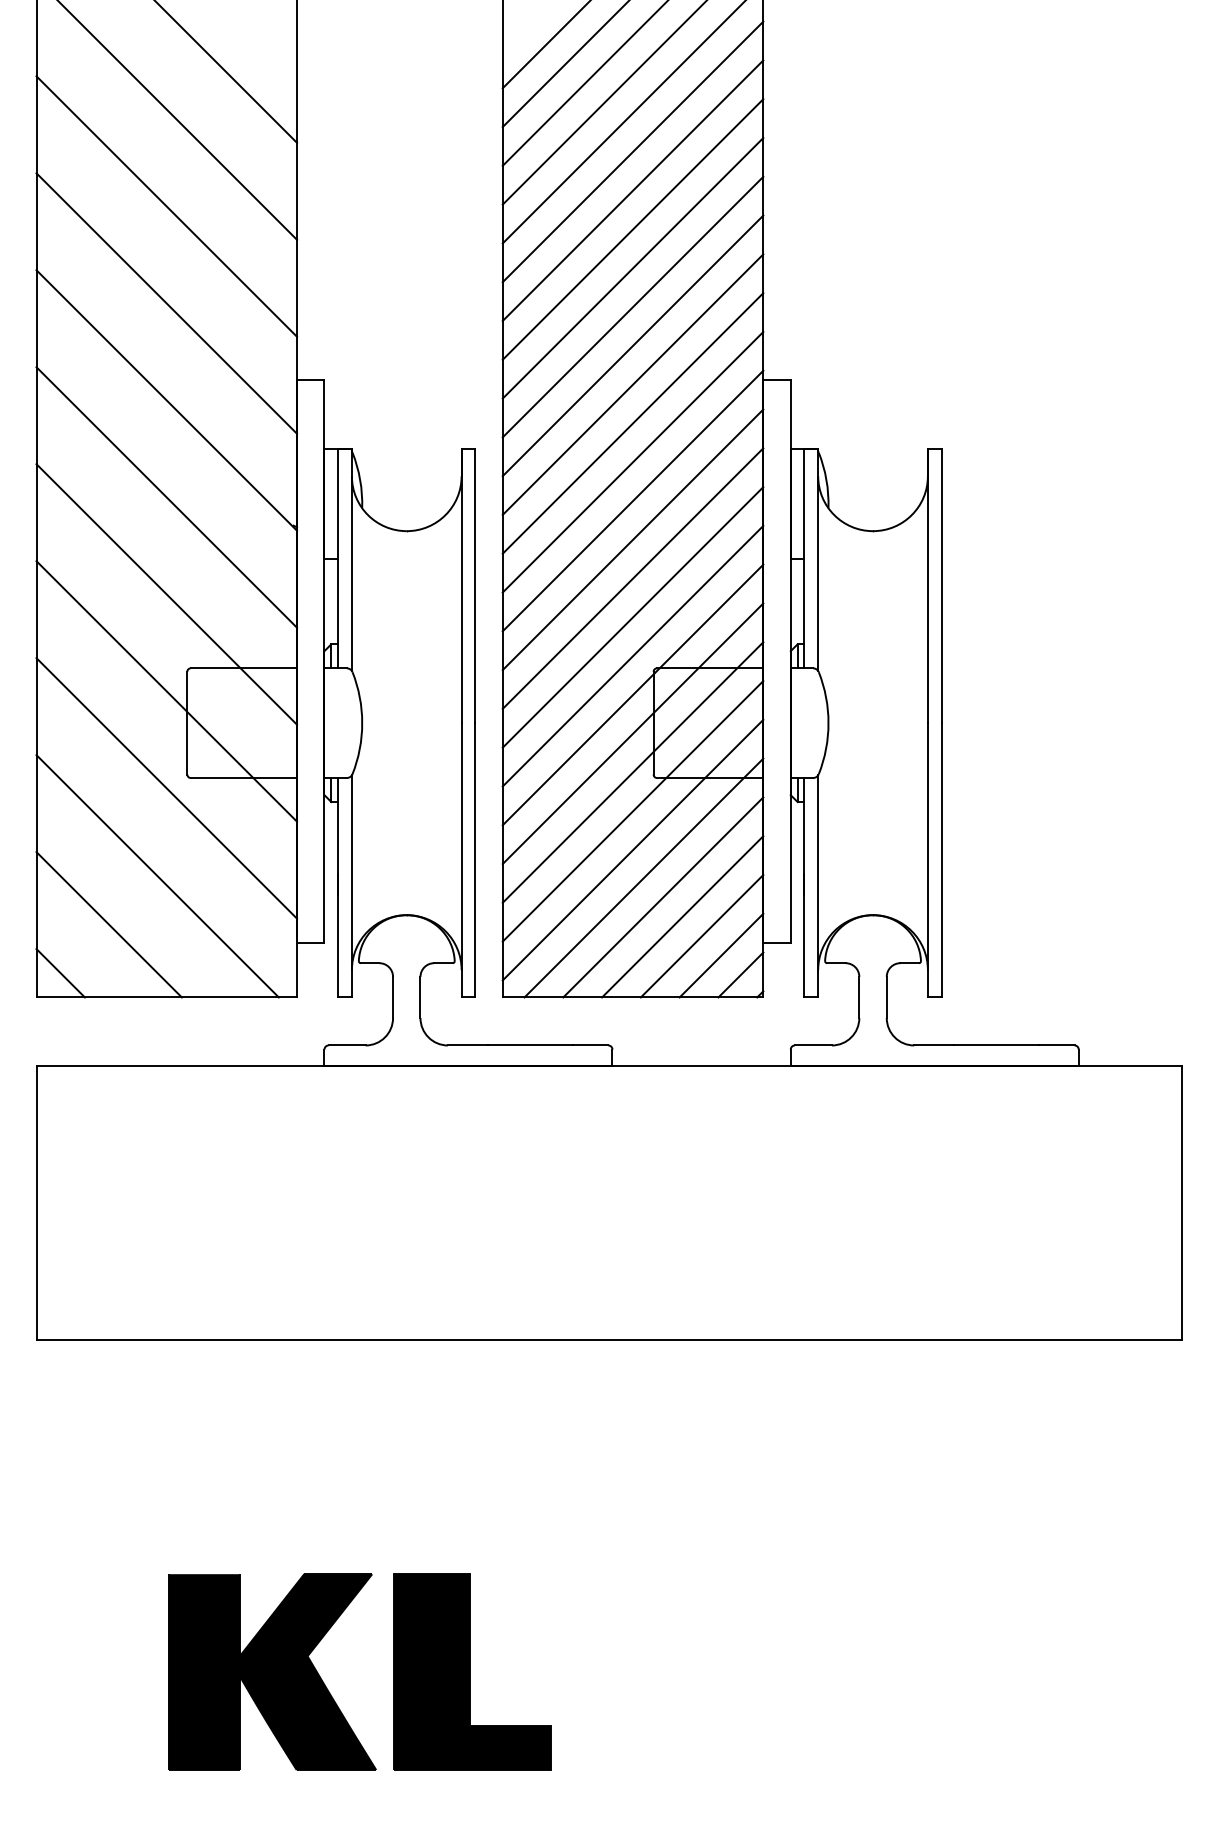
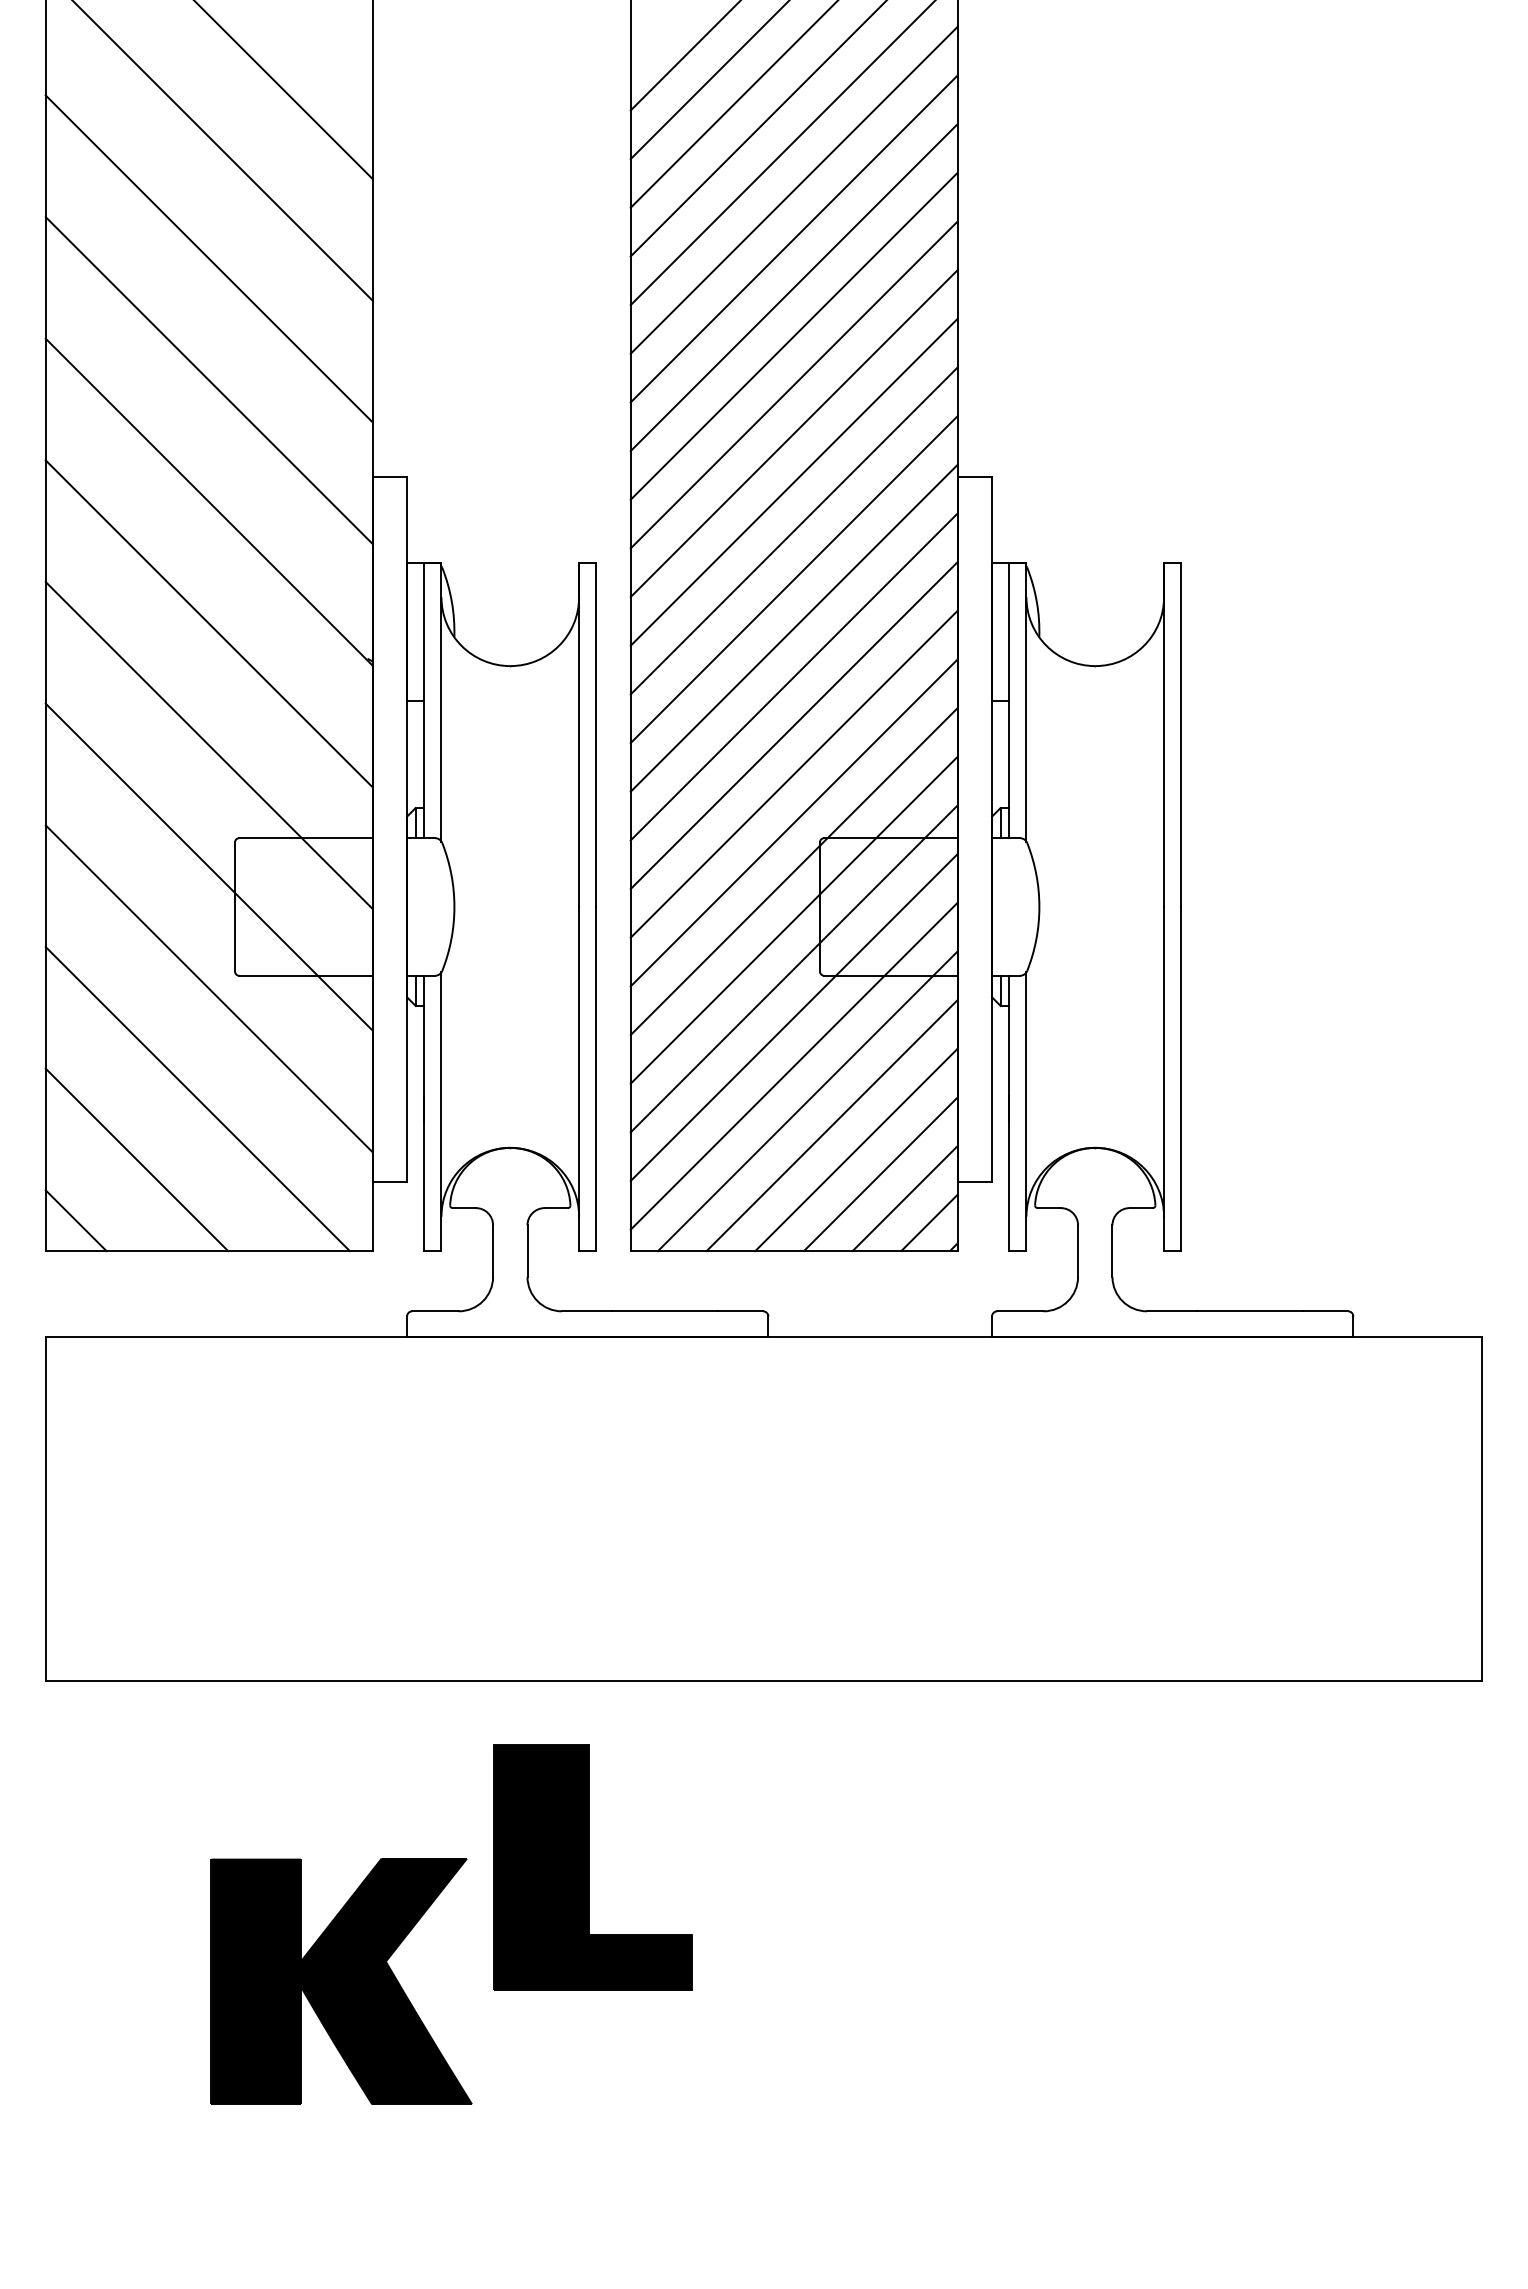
part: (272, 1672) -> (341, 1981), moved
part: (472, 1672) -> (592, 1867), moved

